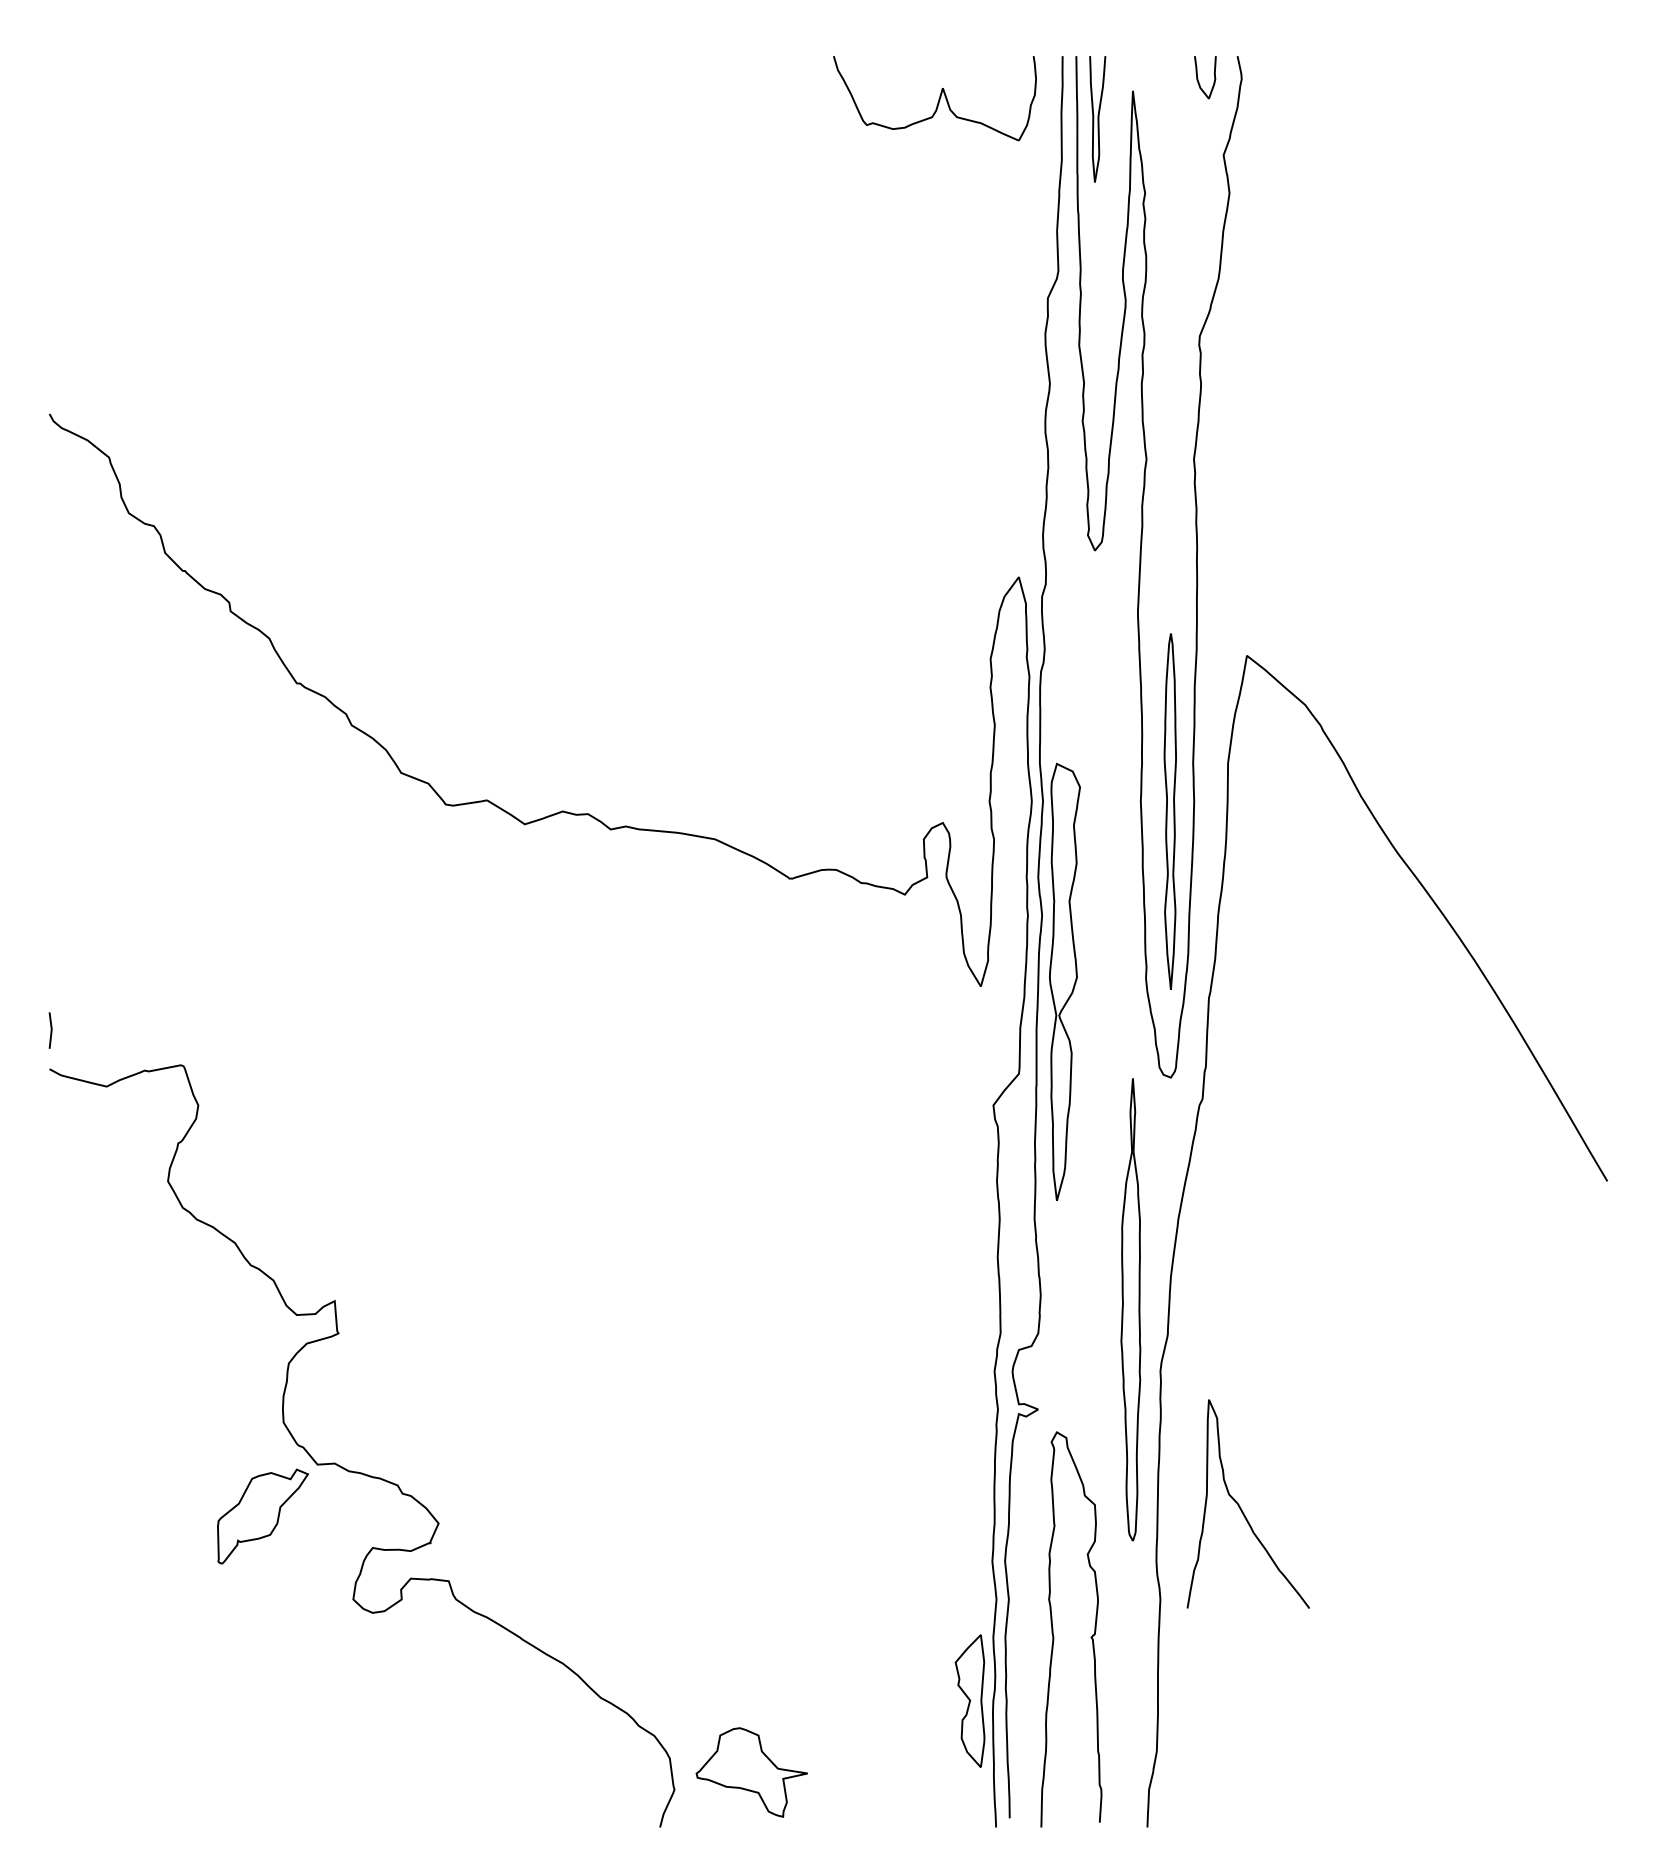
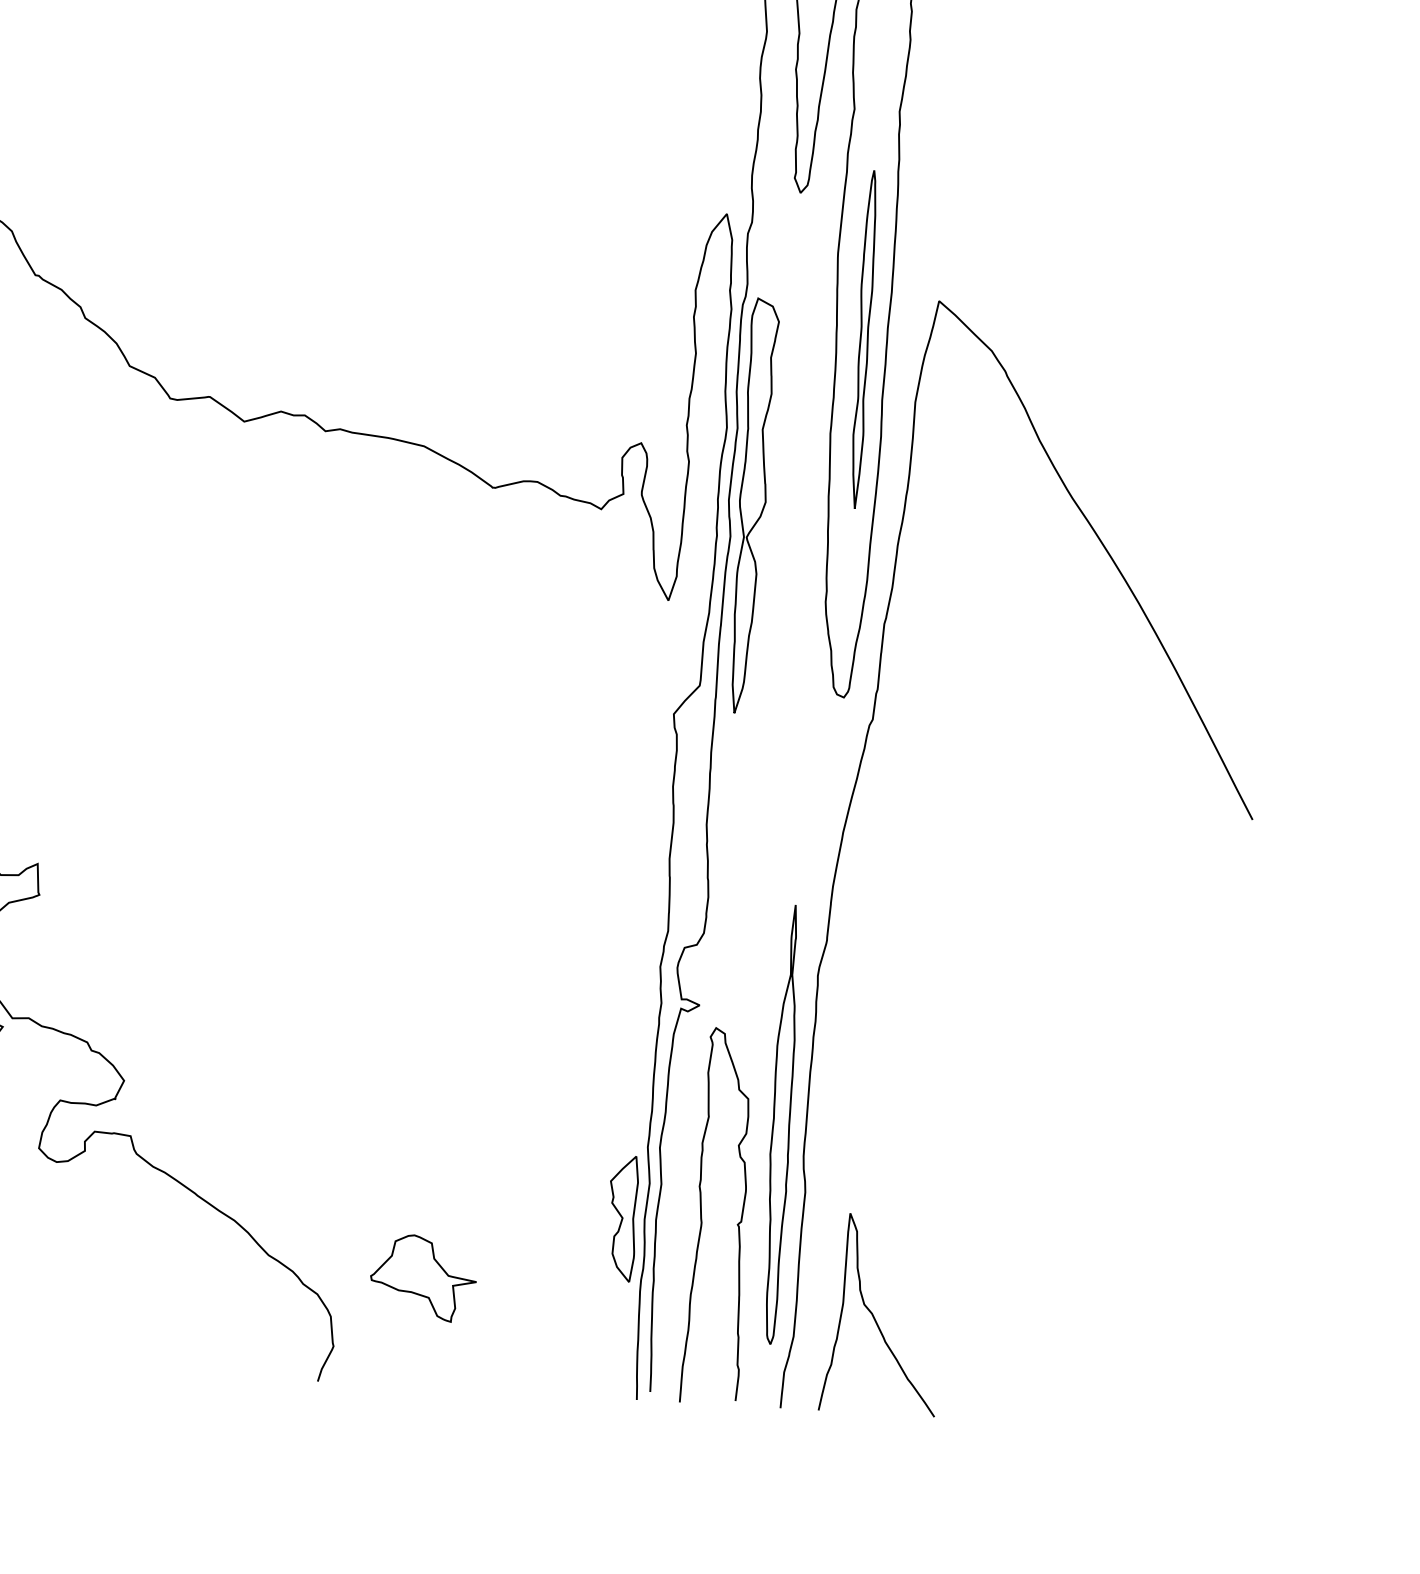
part: (1169, 811) -> (863, 339), moved
part: (1064, 981) -> (753, 505), moved
part: (1130, 1309) -> (780, 1124), moved
curve: (1240, 1506) -> (874, 1316), moved
part: (969, 1700) -> (621, 1218), moved
part: (751, 1772) -> (423, 1278), moved

